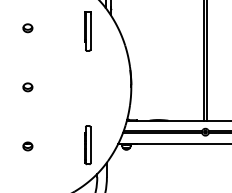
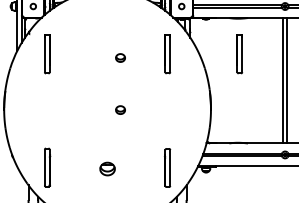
part: (27, 27) -> (120, 57), moved
part: (159, 31) -> (239, 54), added
part: (27, 86) -> (120, 109), moved
part: (27, 146) -> (107, 169), size x1.6

